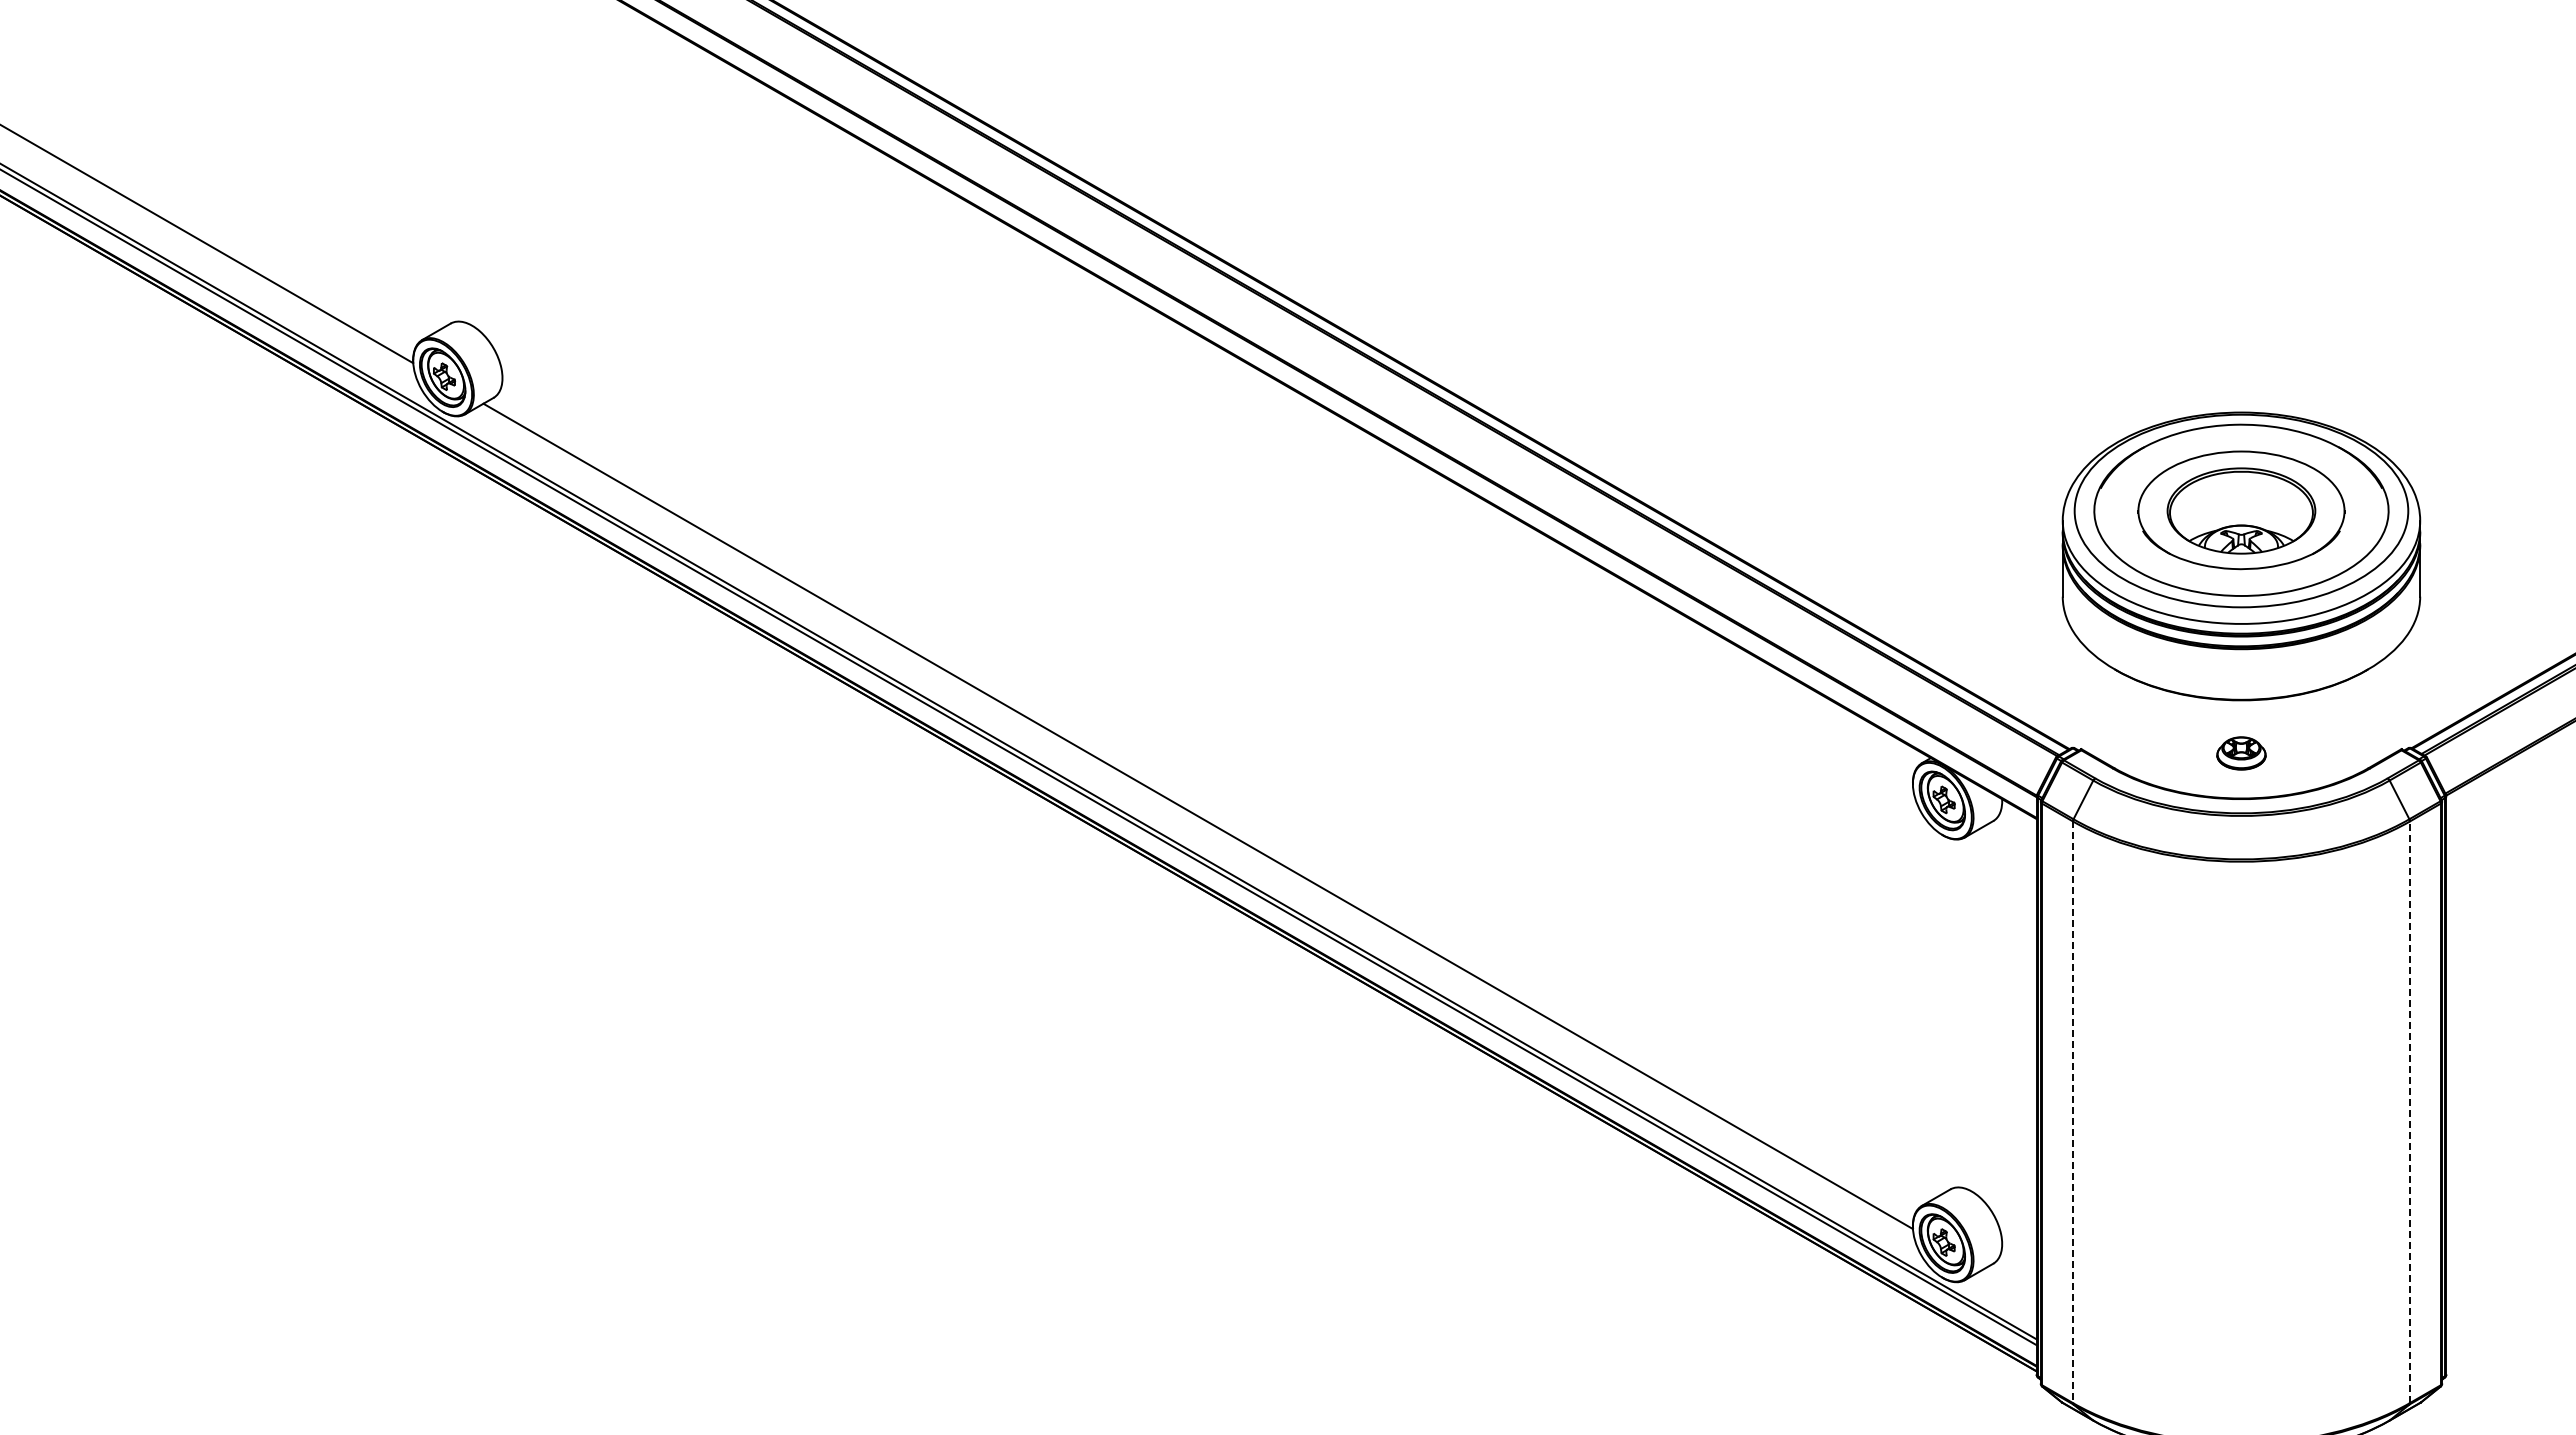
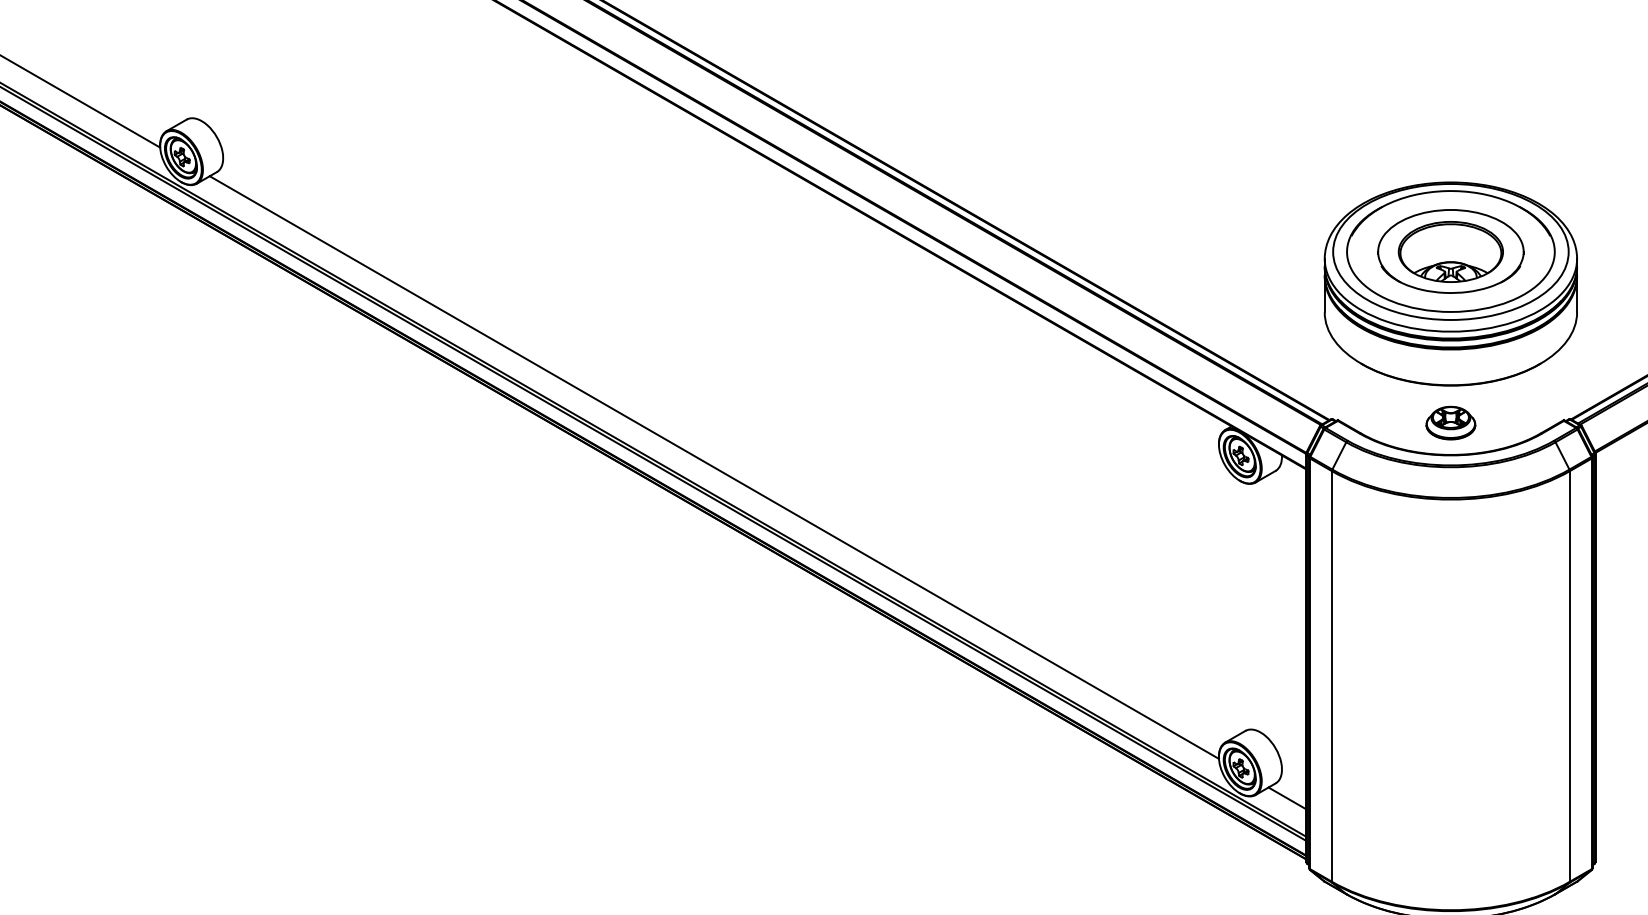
part: (2241, 753) -> (1450, 423), size x1.43
line: (2072, 1112) -> (1331, 676), dashed -> solid
line: (2409, 1112) -> (1569, 676), dashed -> solid
line: (2009, 1284) -> (1287, 798), added

